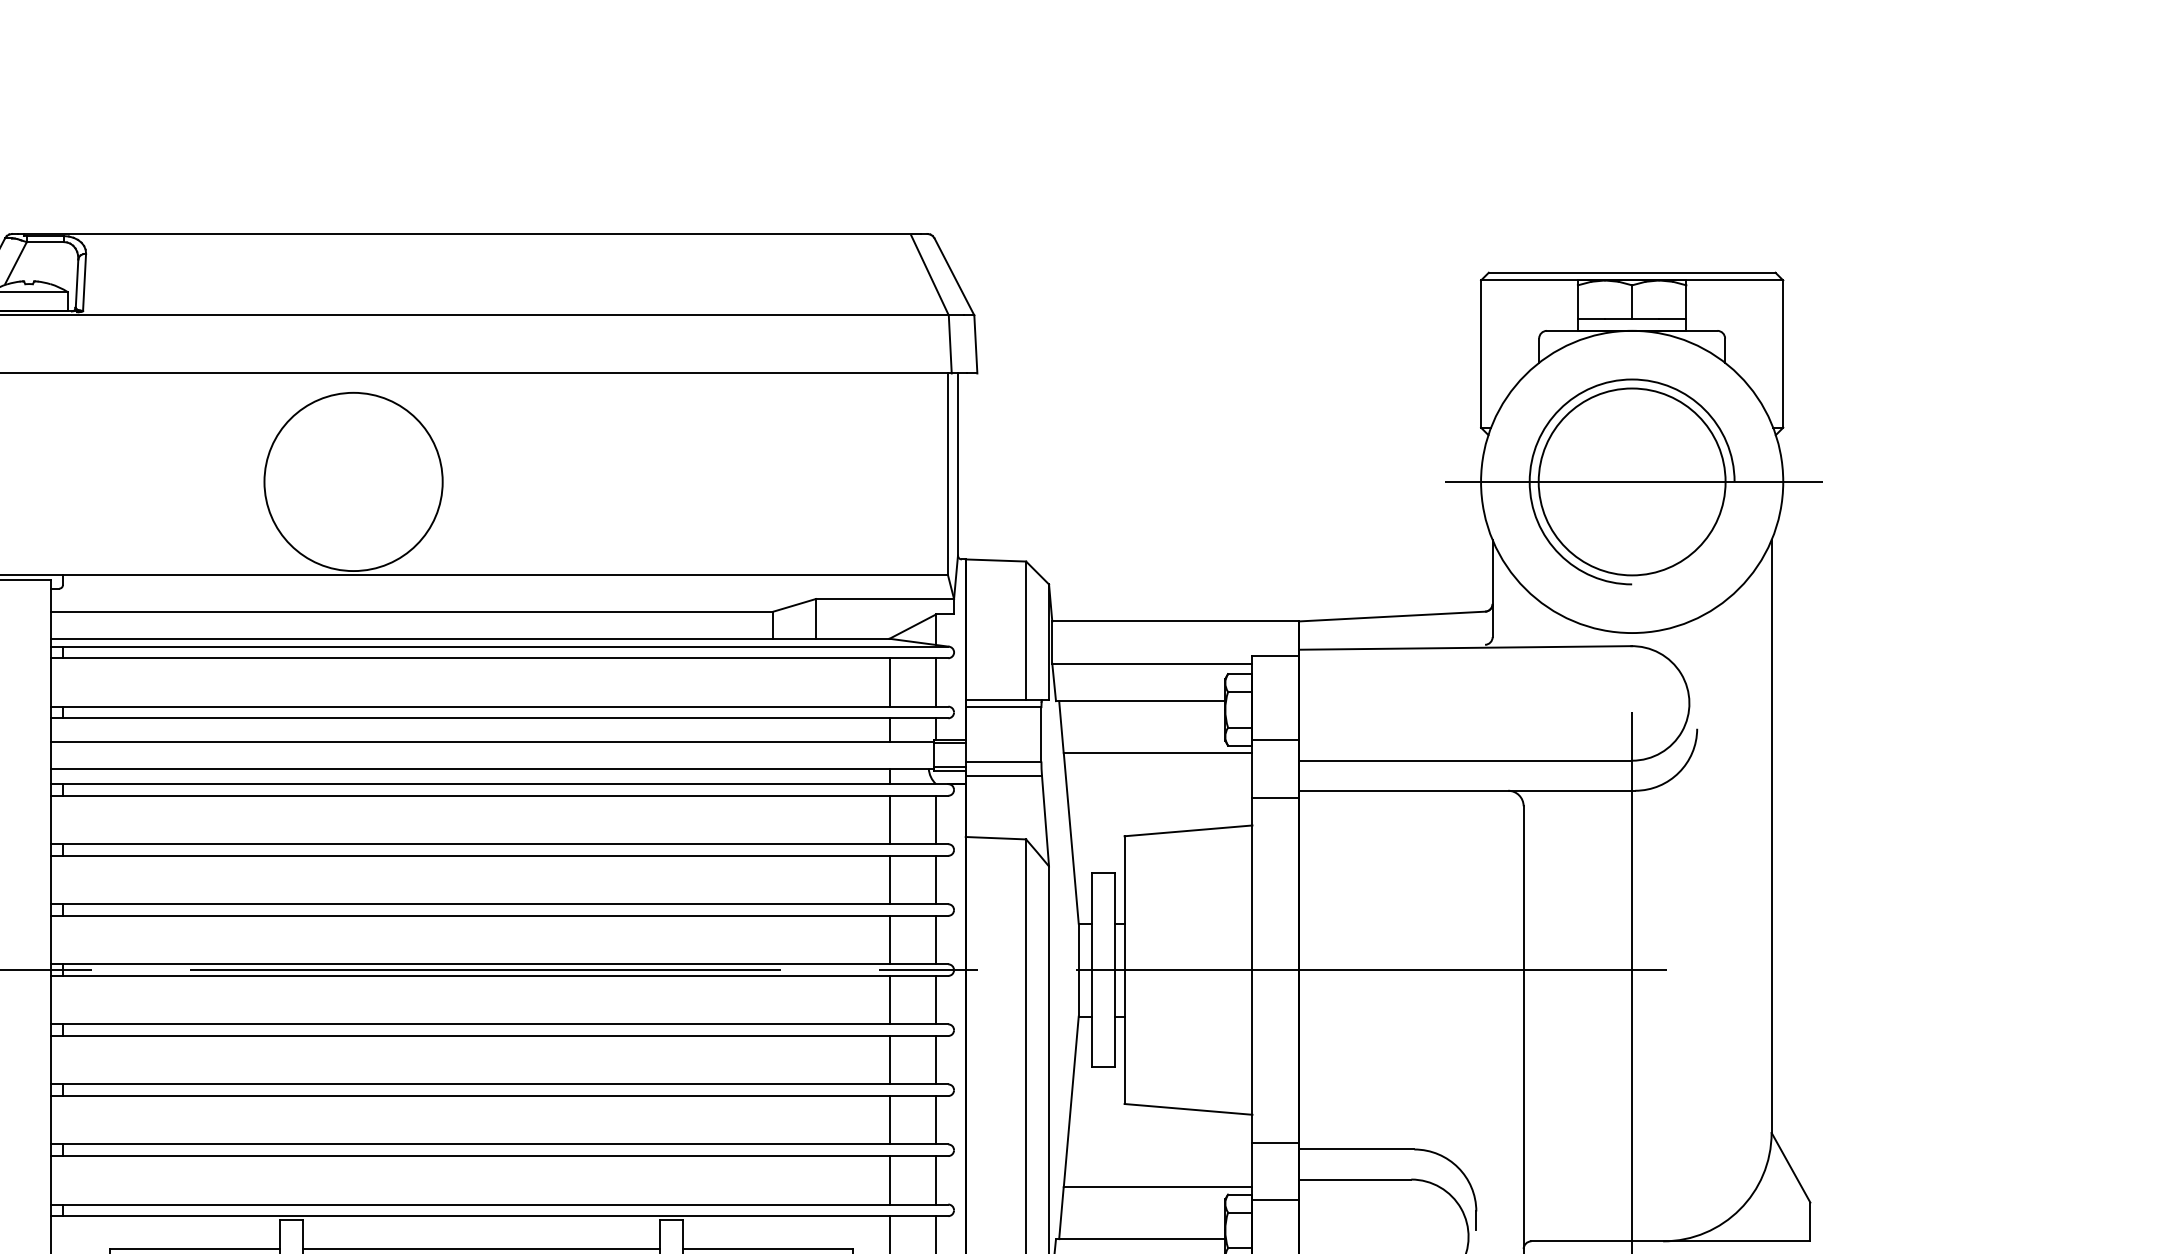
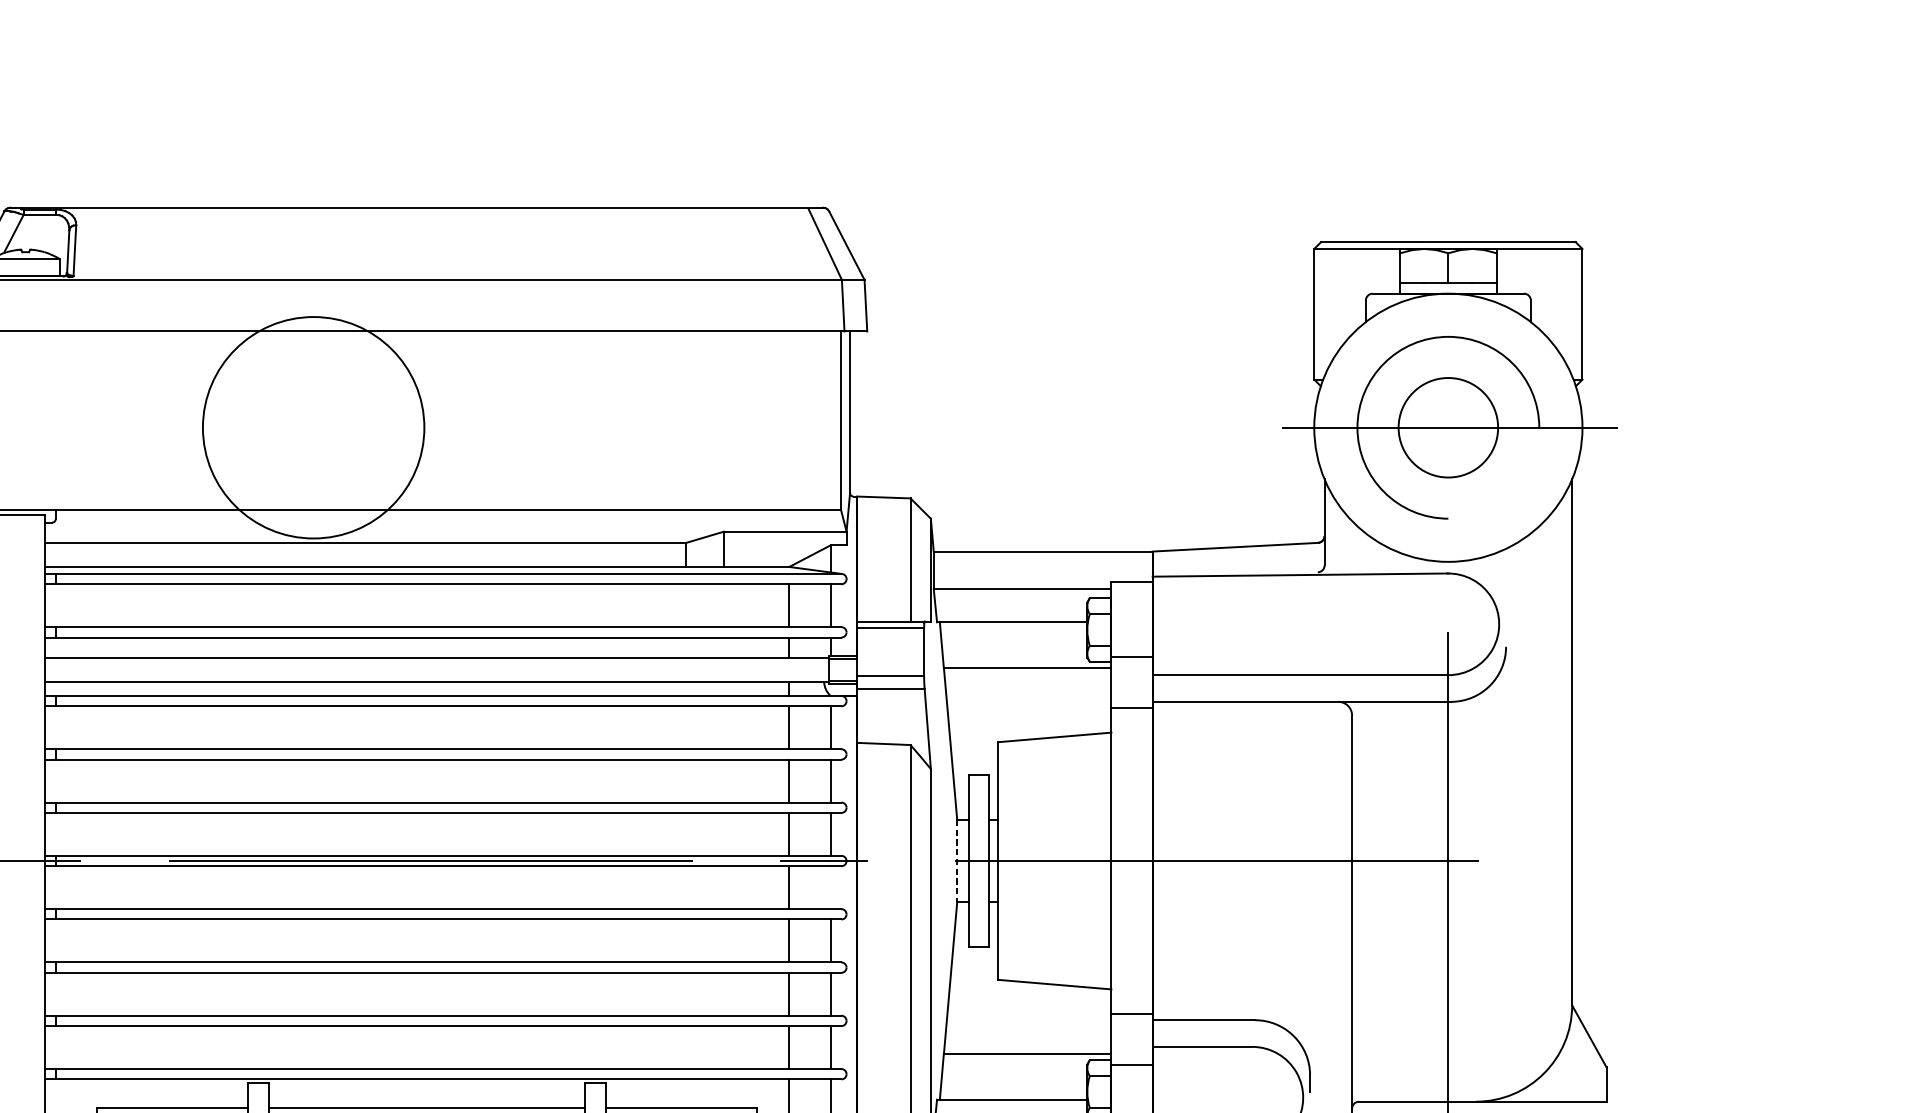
circle: (353, 481) -> (313, 427), size x1.4
circle: (1631, 481) -> (1447, 427), size x0.6
line: (1078, 970) -> (957, 861), solid -> dashed
line: (936, 999) -> (830, 887), removed

